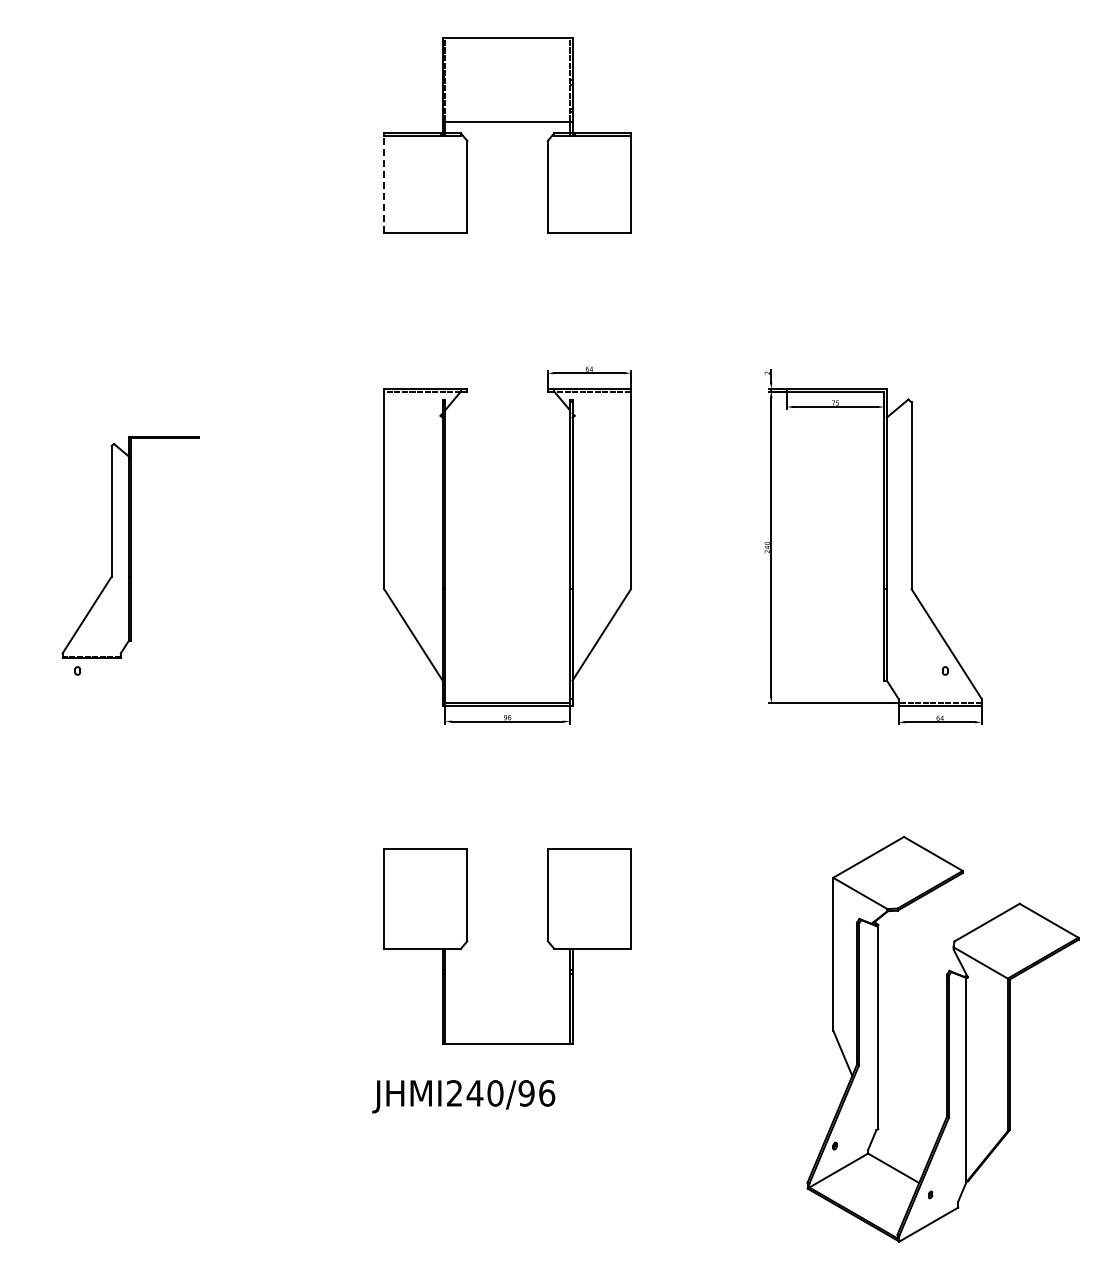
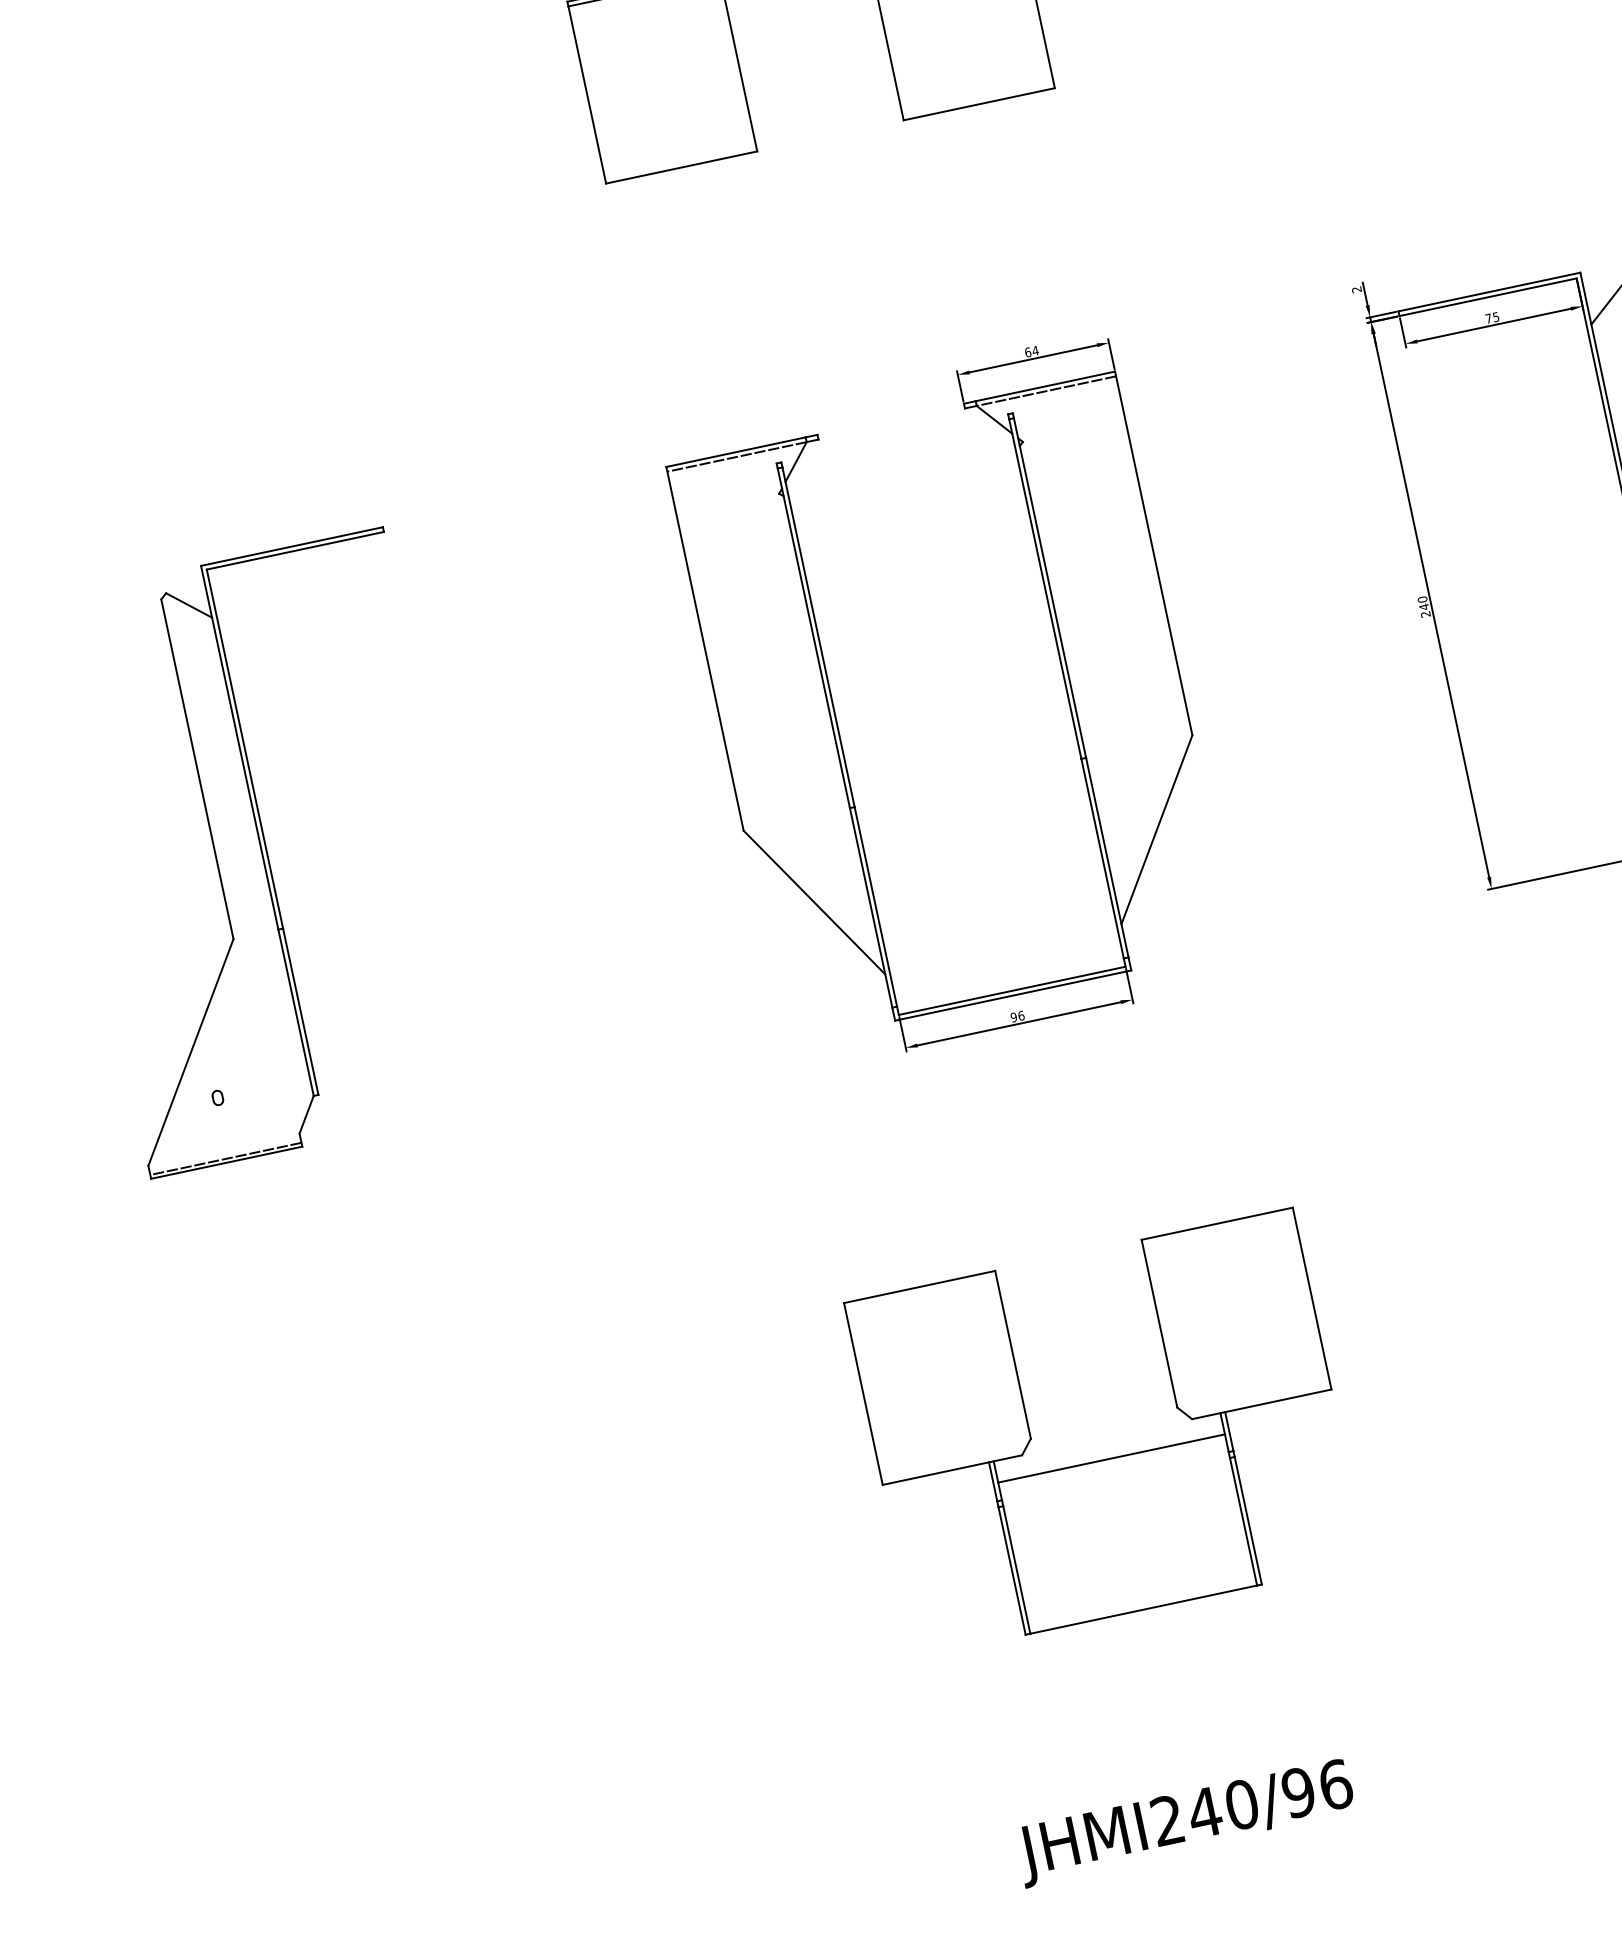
line: (384, 184) -> (587, 94), dashed -> solid
part: (130, 547) -> (266, 853), size x1.43
line: (507, 960) -> (1111, 1458), added
text: (463, 1096) -> (1185, 1822), moved

